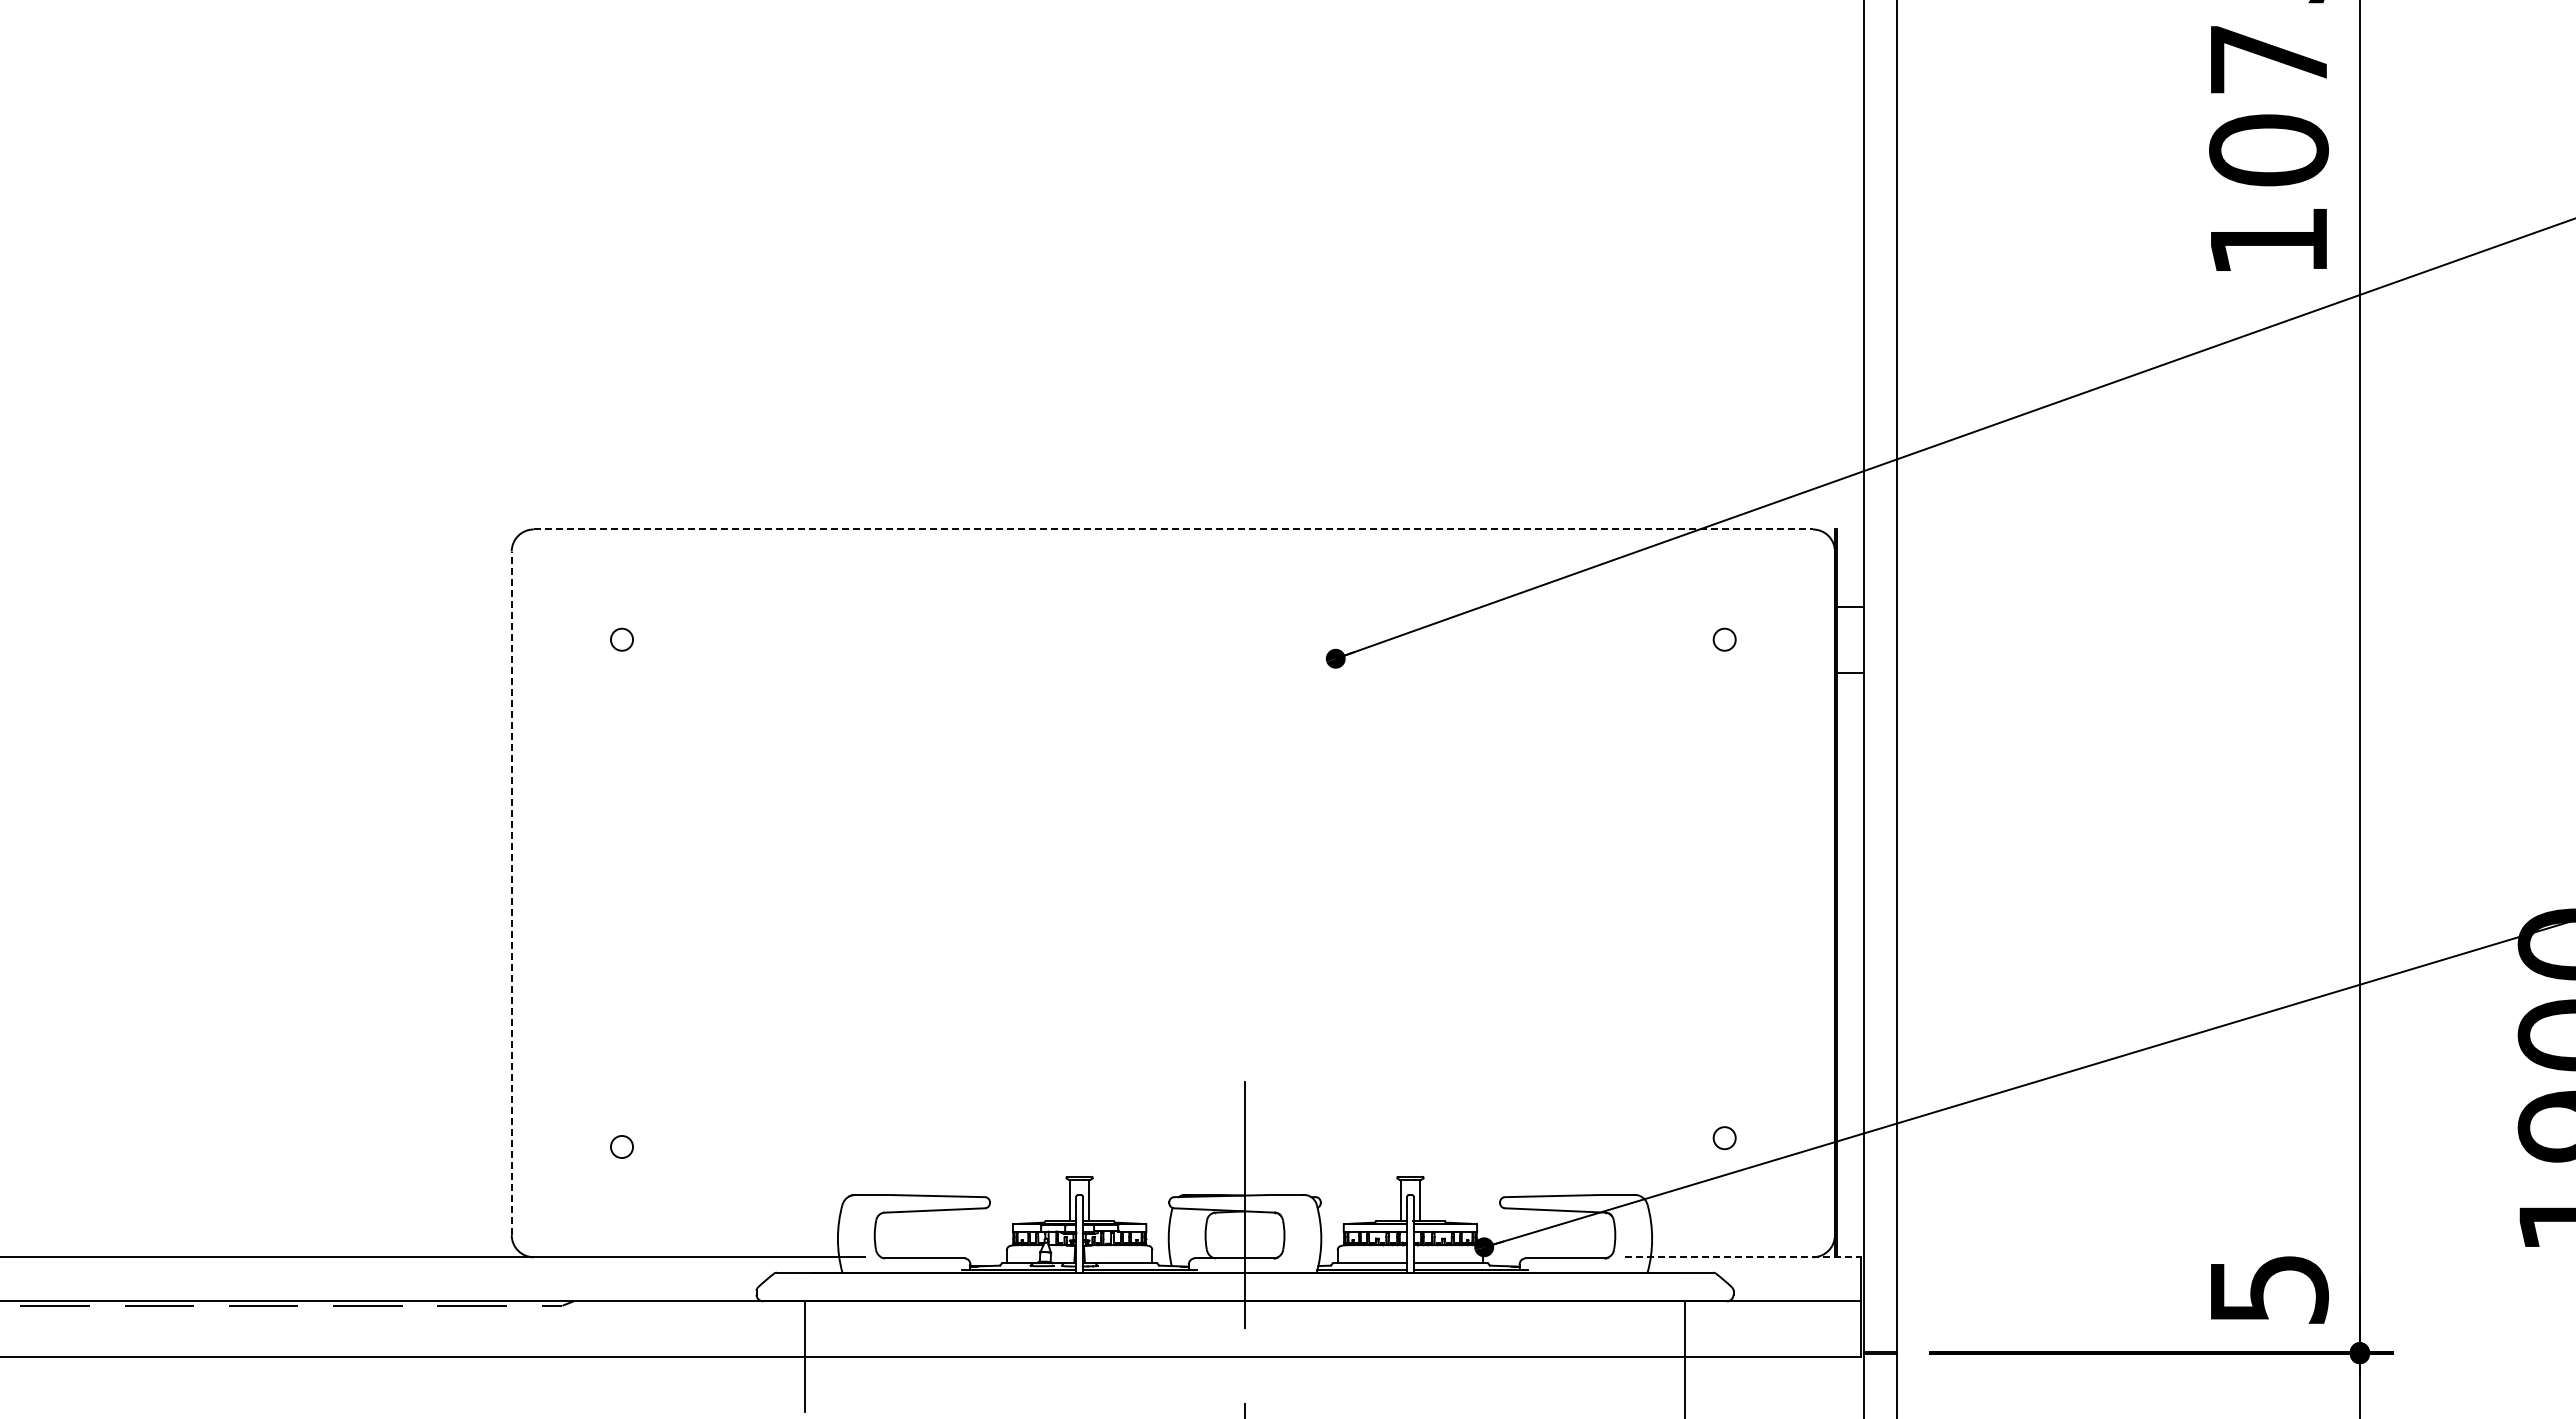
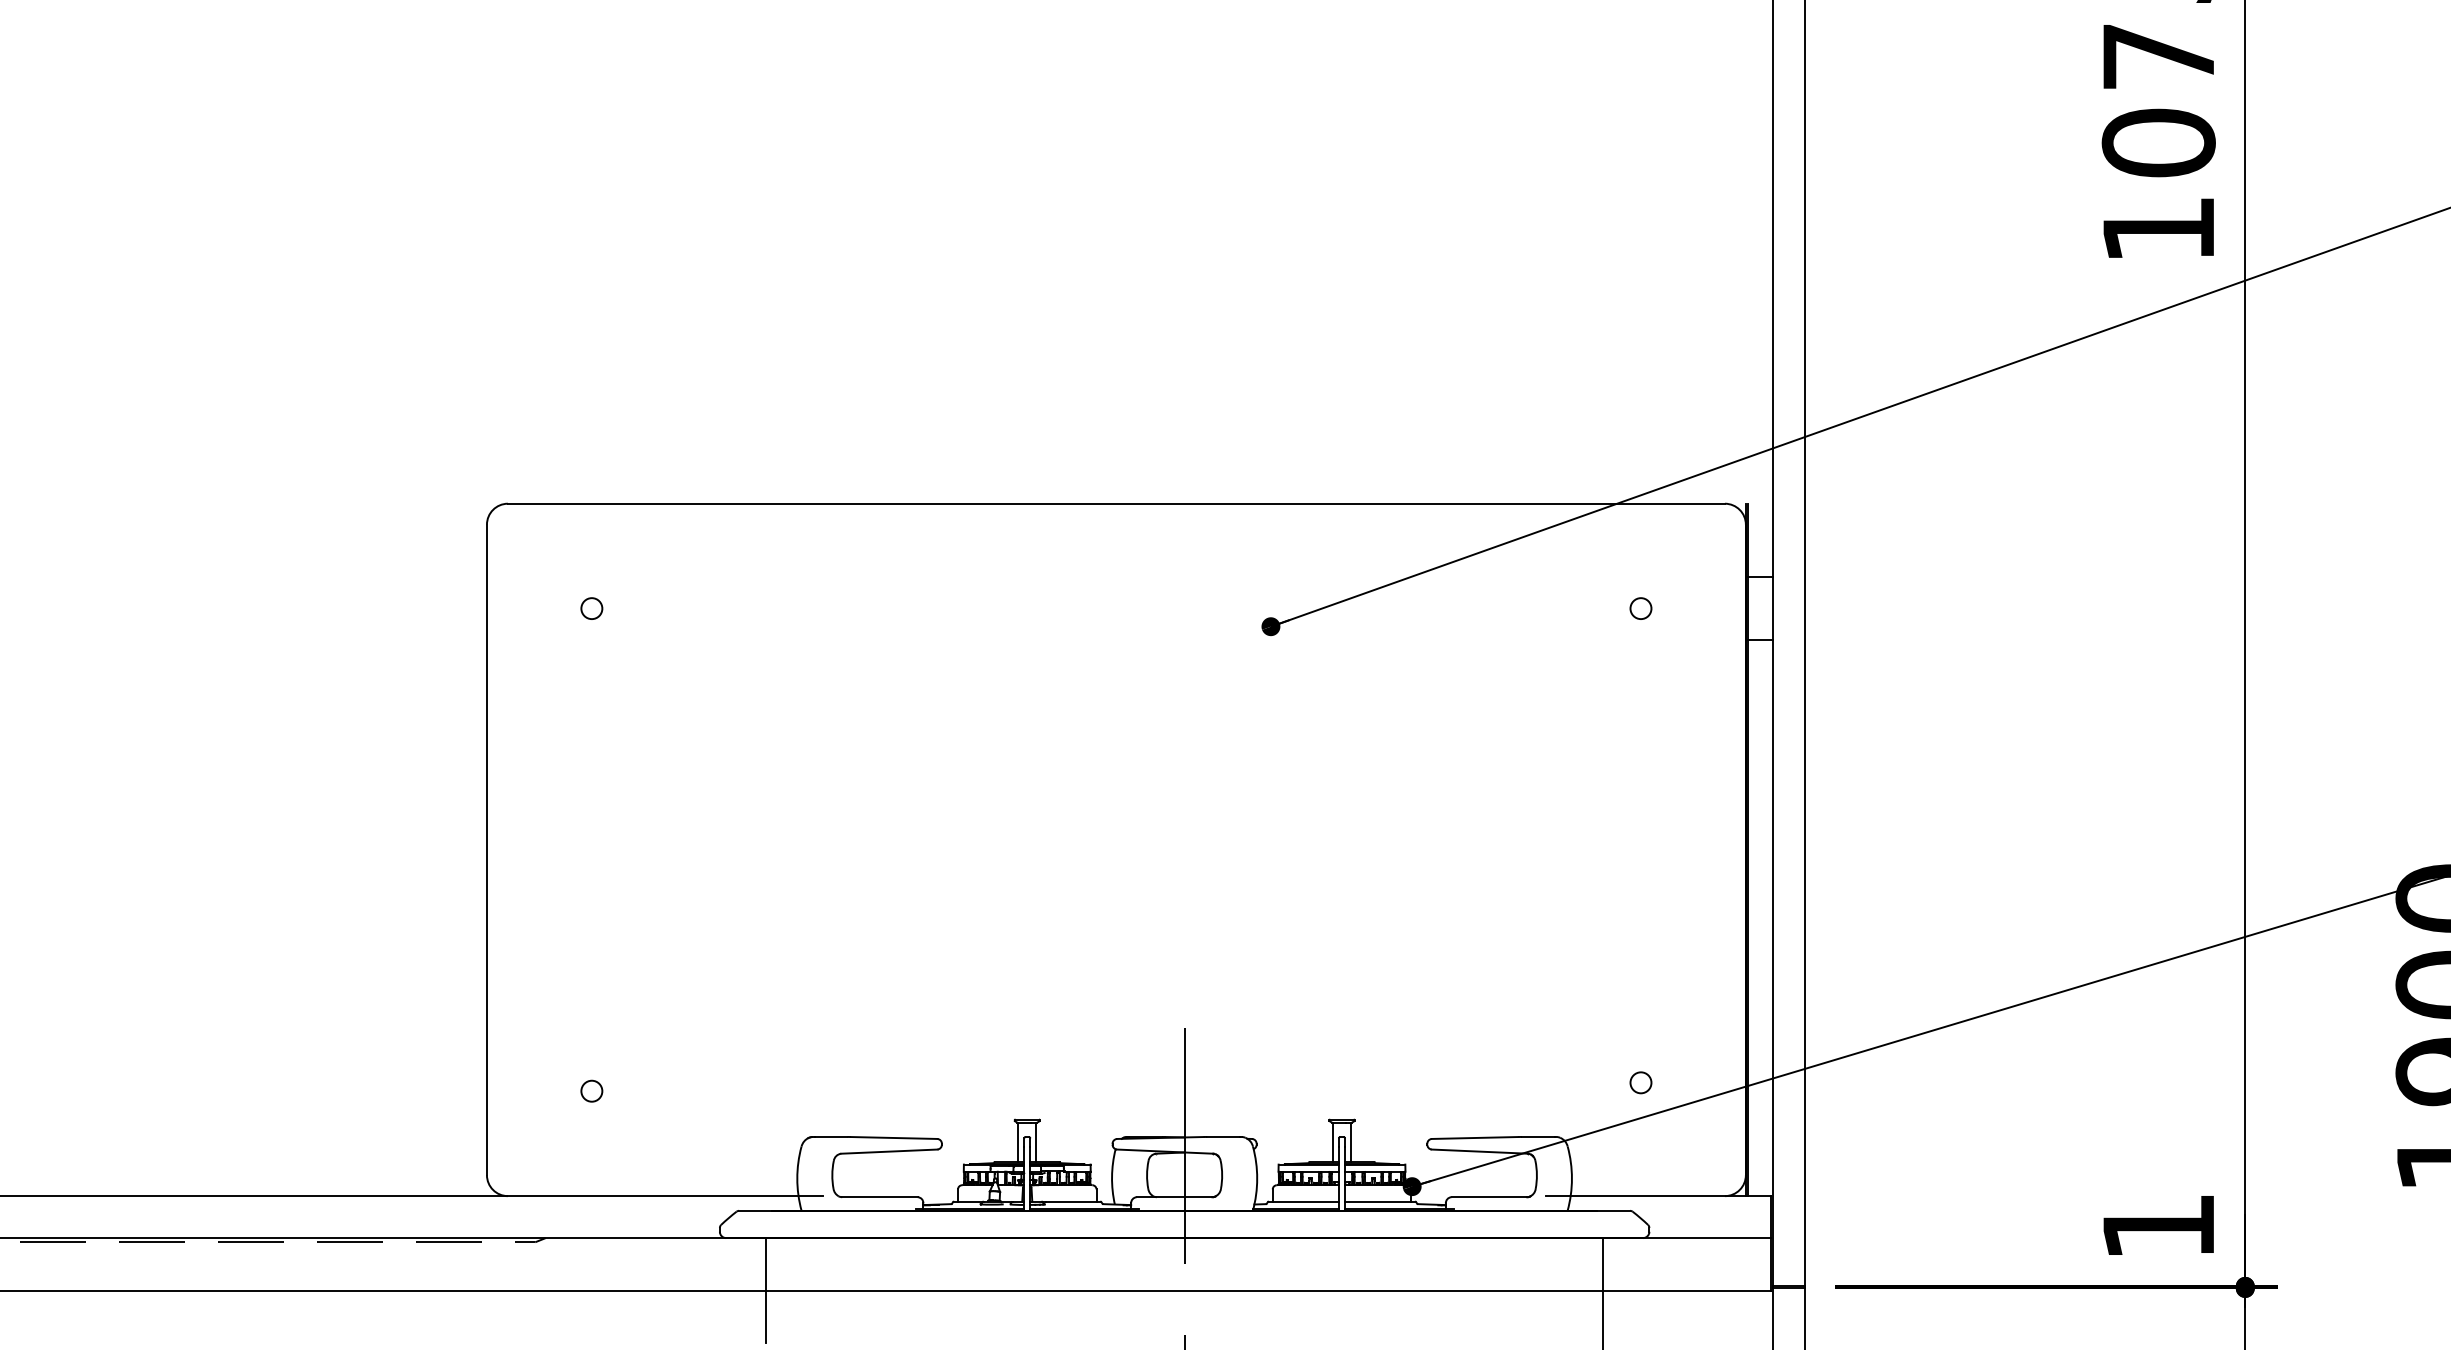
line: (1173, 529) -> (1116, 503), dashed -> solid
line: (511, 893) -> (486, 850), dashed -> solid
line: (1743, 1257) -> (1658, 1196), dashed -> solid
text: (2270, 1289) -> (2160, 1226), 5 -> 1

